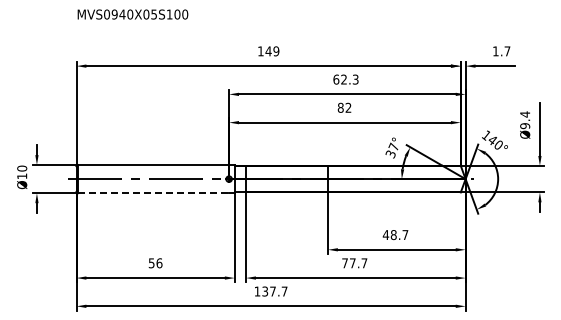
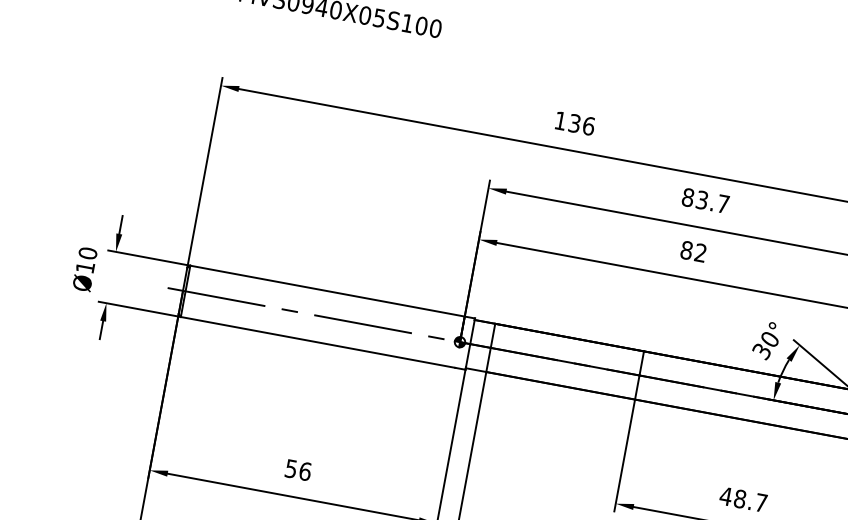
text: (272, 51) -> (581, 125), 149 -> 136
text: (345, 79) -> (704, 200), 62.3 -> 83.7
text: (393, 146) -> (769, 338), 37° -> 30°
line: (153, 193) -> (317, 342), dashed -> solid

